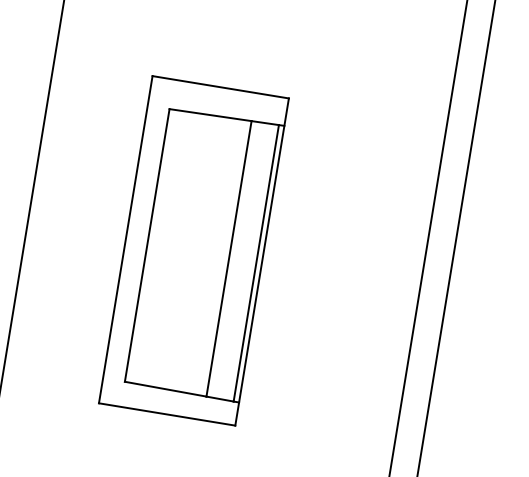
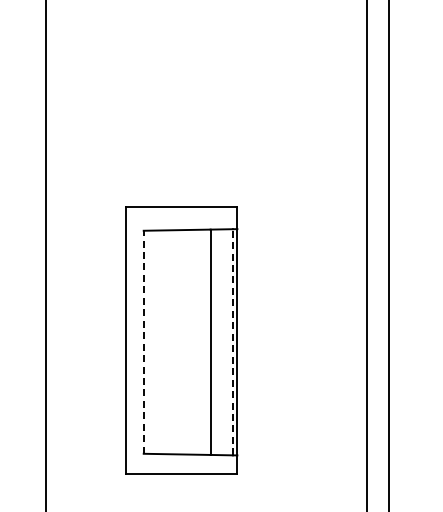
line: (146, 245) -> (143, 342), solid -> dashed
line: (255, 262) -> (232, 341), solid -> dashed

